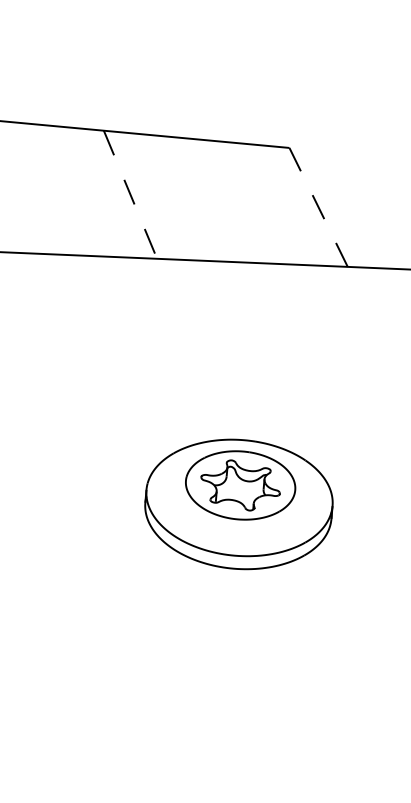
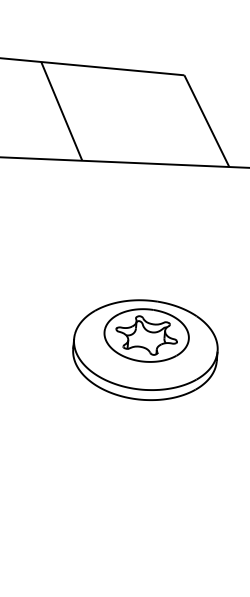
line: (130, 195) -> (61, 111), dashed -> solid
line: (318, 206) -> (206, 120), dashed -> solid

